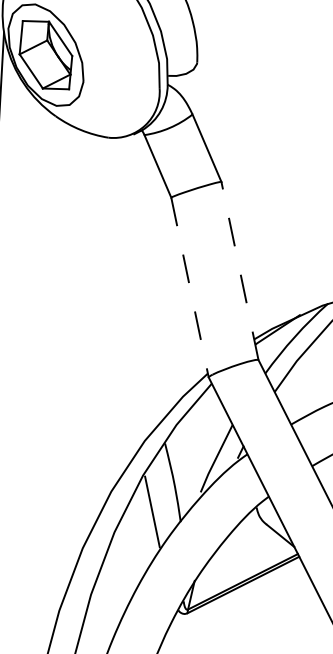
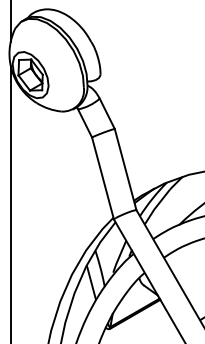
line: (239, 270) -> (125, 169), dashed -> solid
line: (190, 289) -> (103, 179), dashed -> solid

